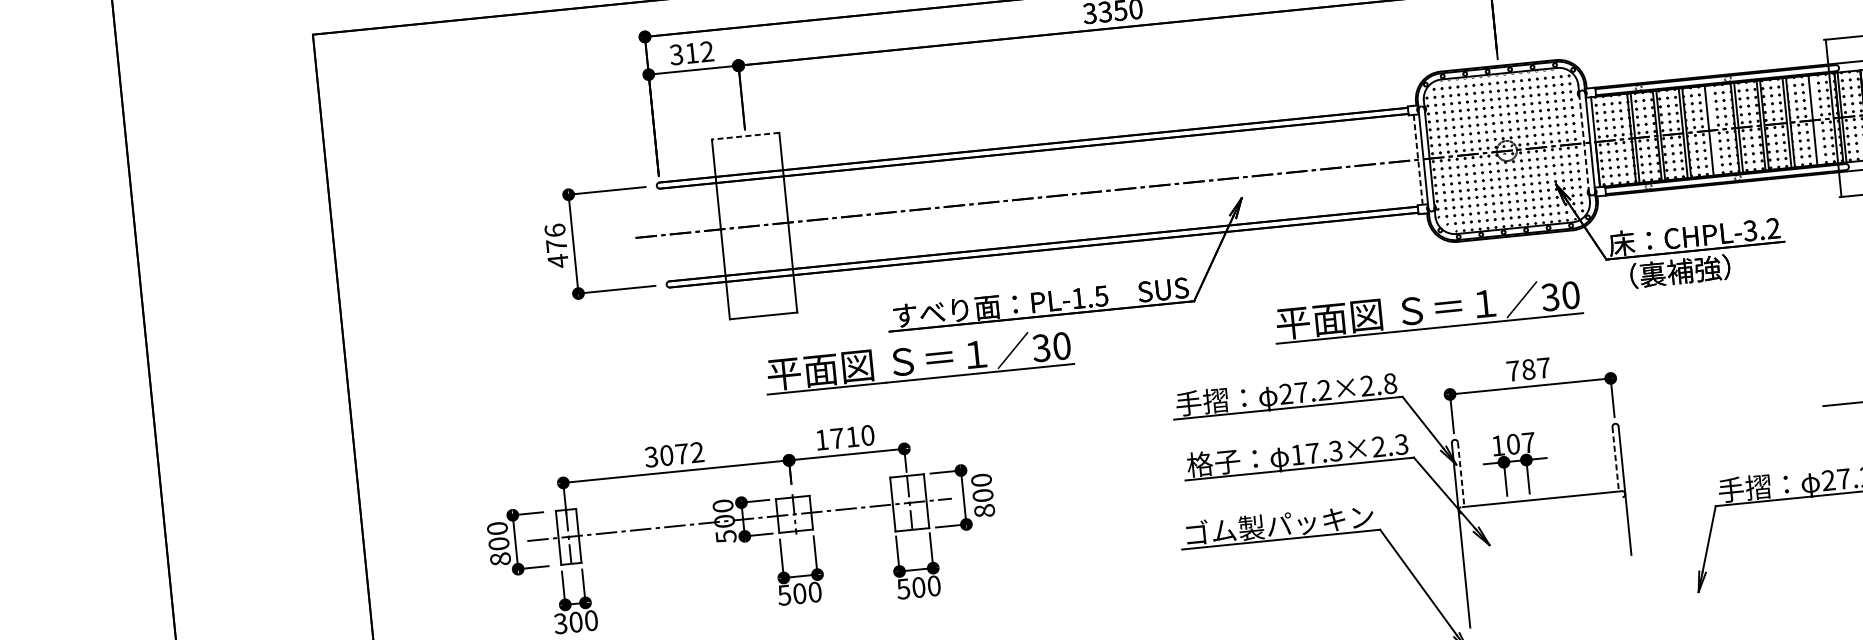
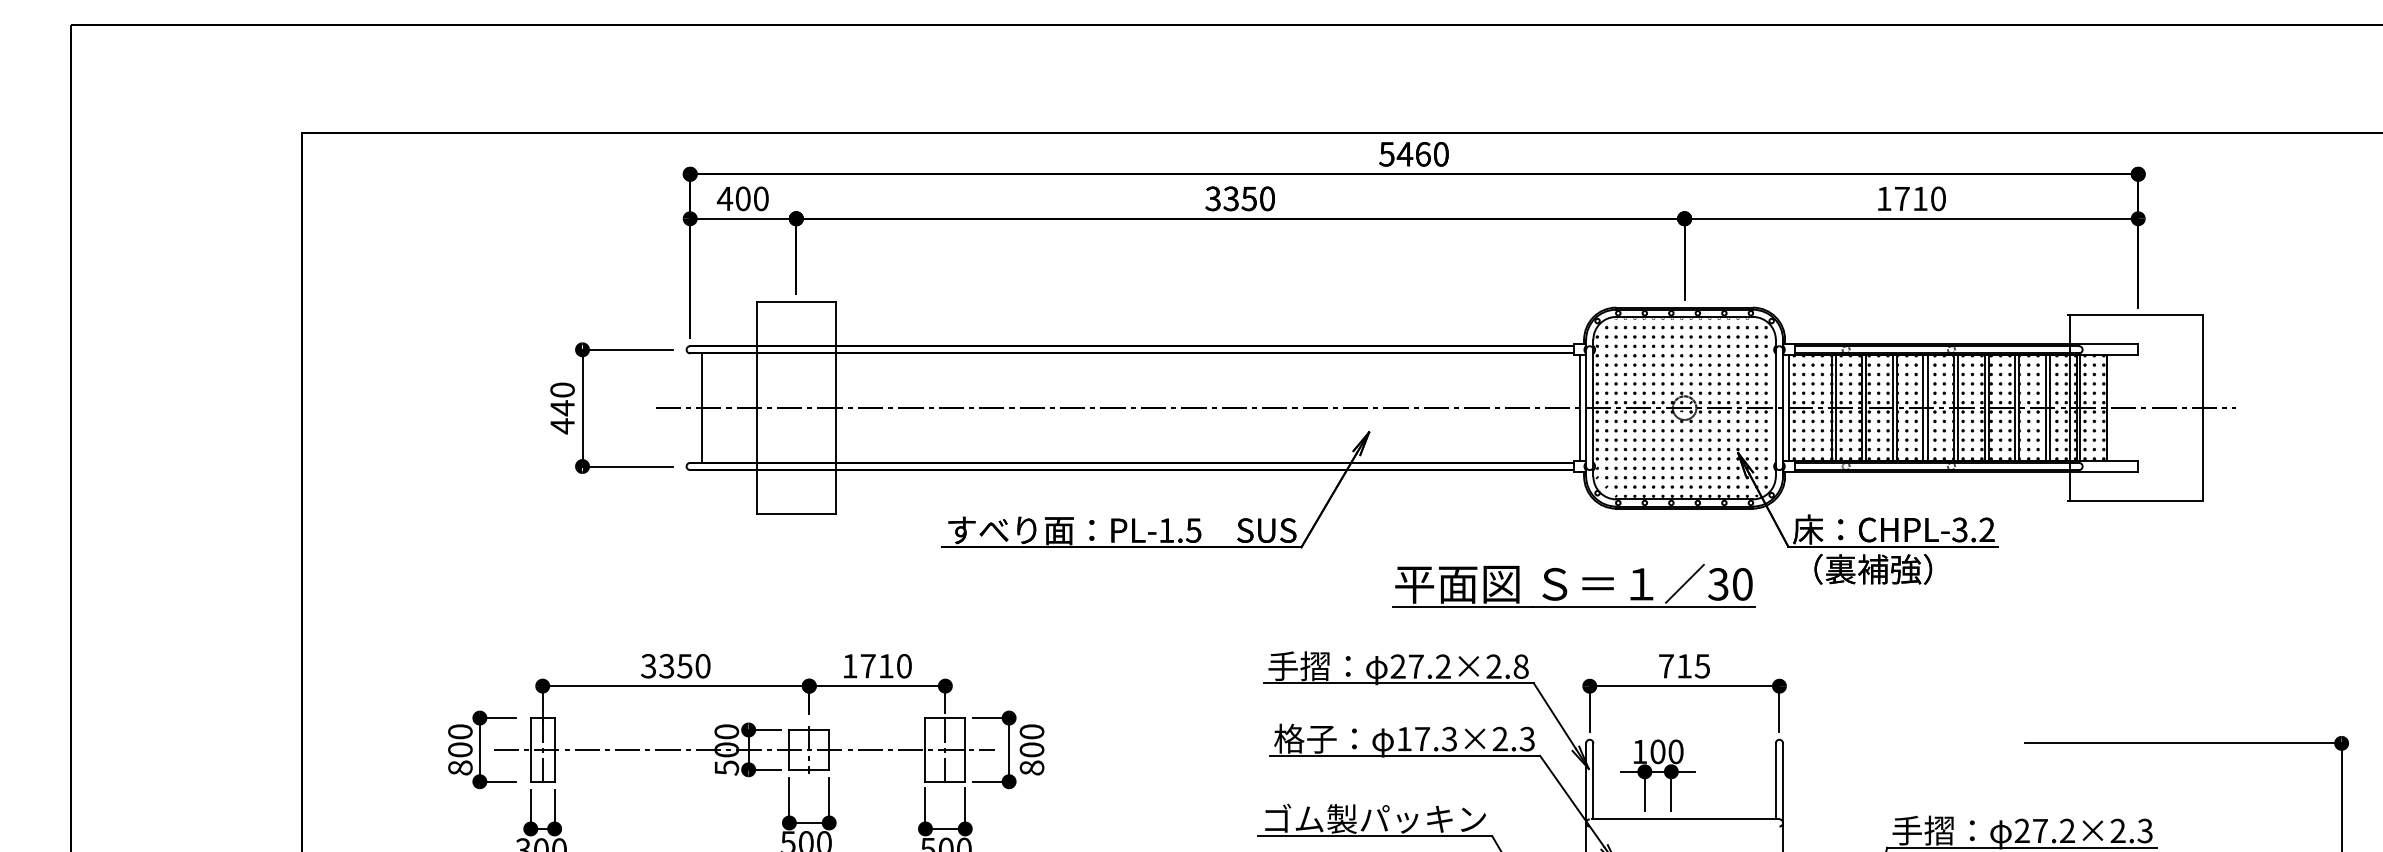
text: (691, 53) -> (742, 198), 312 -> 400
line: (1815, 120) -> (2049, 408), added
line: (1712, 130) -> (1927, 408), added
line: (745, 136) -> (796, 302), dashed -> solid
line: (1583, 143) -> (1775, 408), dashed -> solid
line: (1417, 159) -> (1579, 407), dashed -> solid
line: (675, 233) -> (702, 407), added
text: (555, 238) -> (562, 399), 476 -> 440
part: (913, 364) -> (965, 588), removed
text: (1536, 369) -> (1693, 666), 787 -> 715
text: (1528, 442) -> (1675, 751), 107 -> 100
text: (681, 454) -> (684, 666), 3072 -> 3350
line: (1615, 459) -> (1775, 781), dashed -> solid
line: (1461, 474) -> (1593, 781), dashed -> solid

